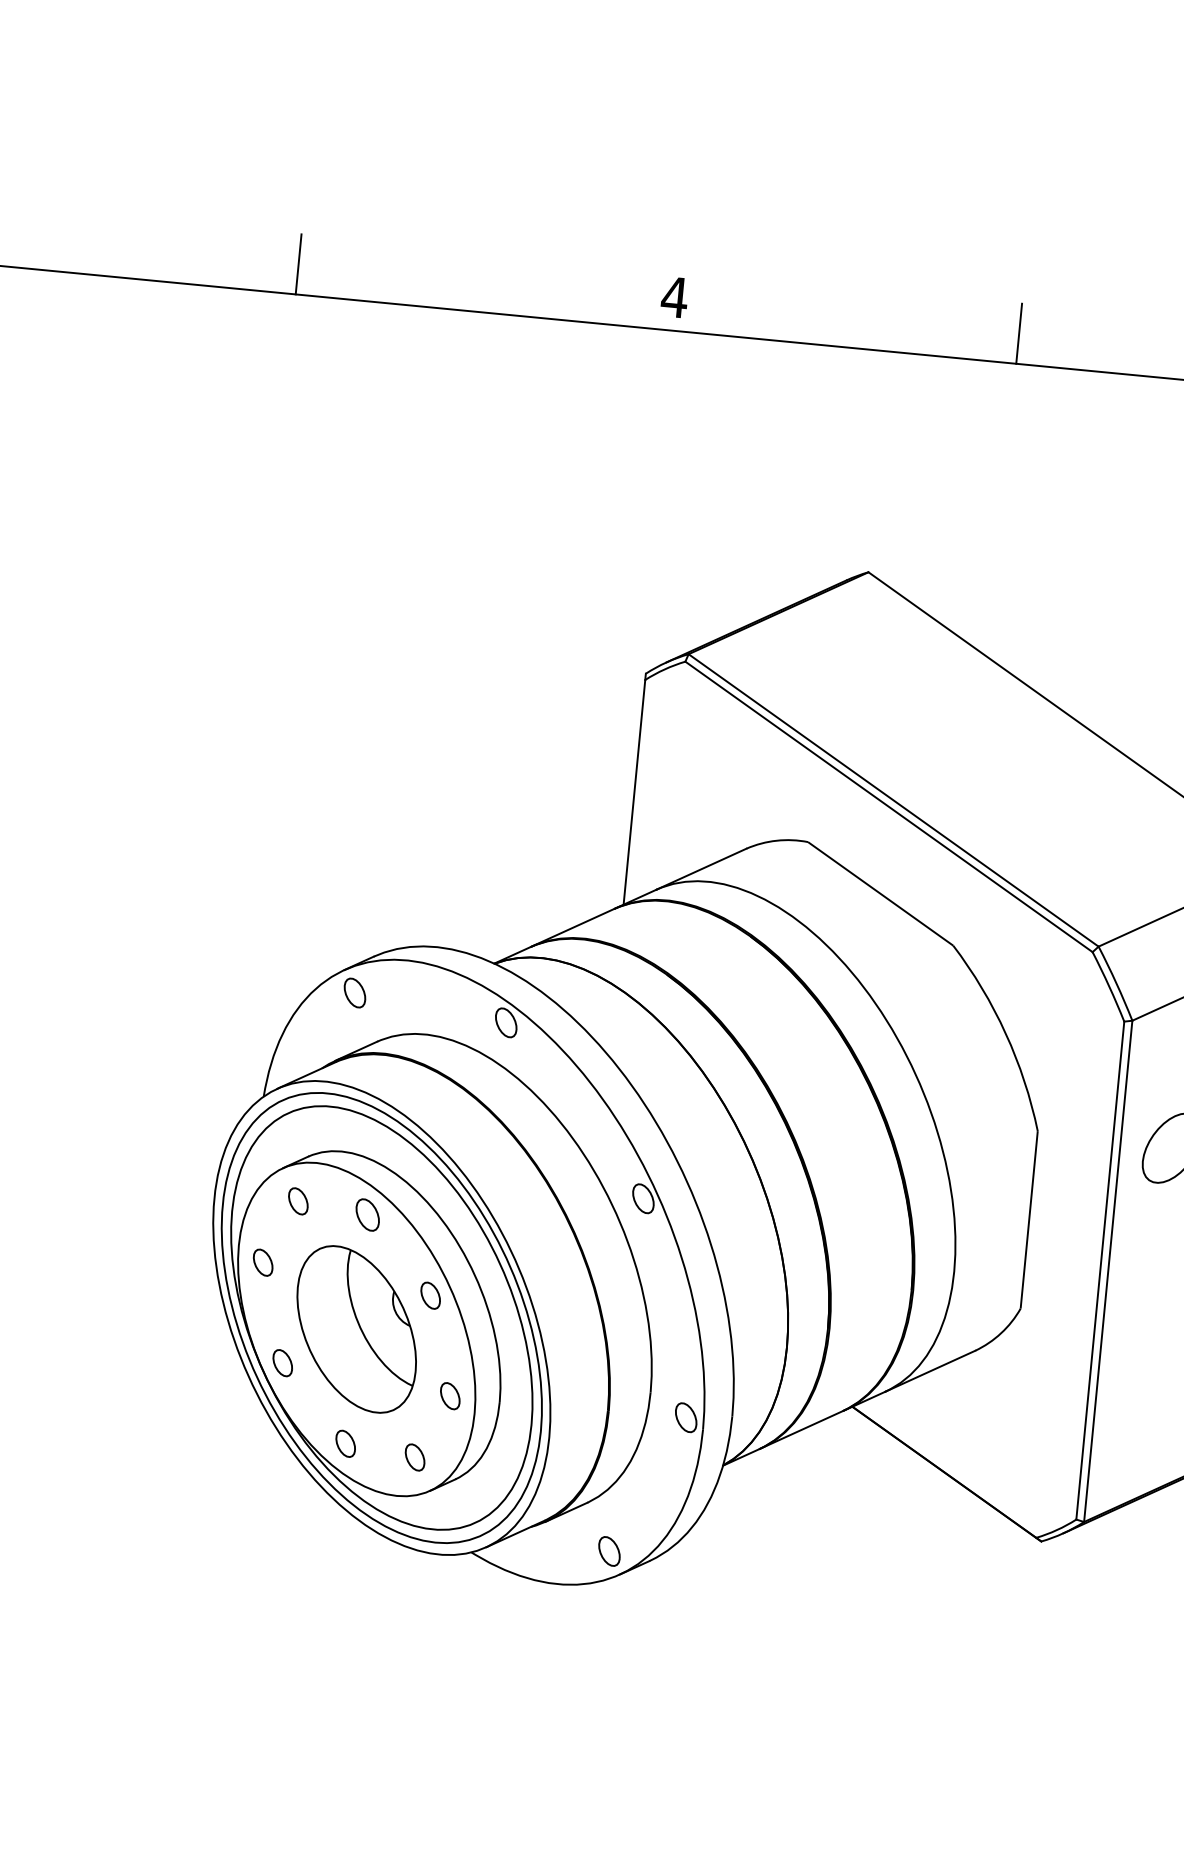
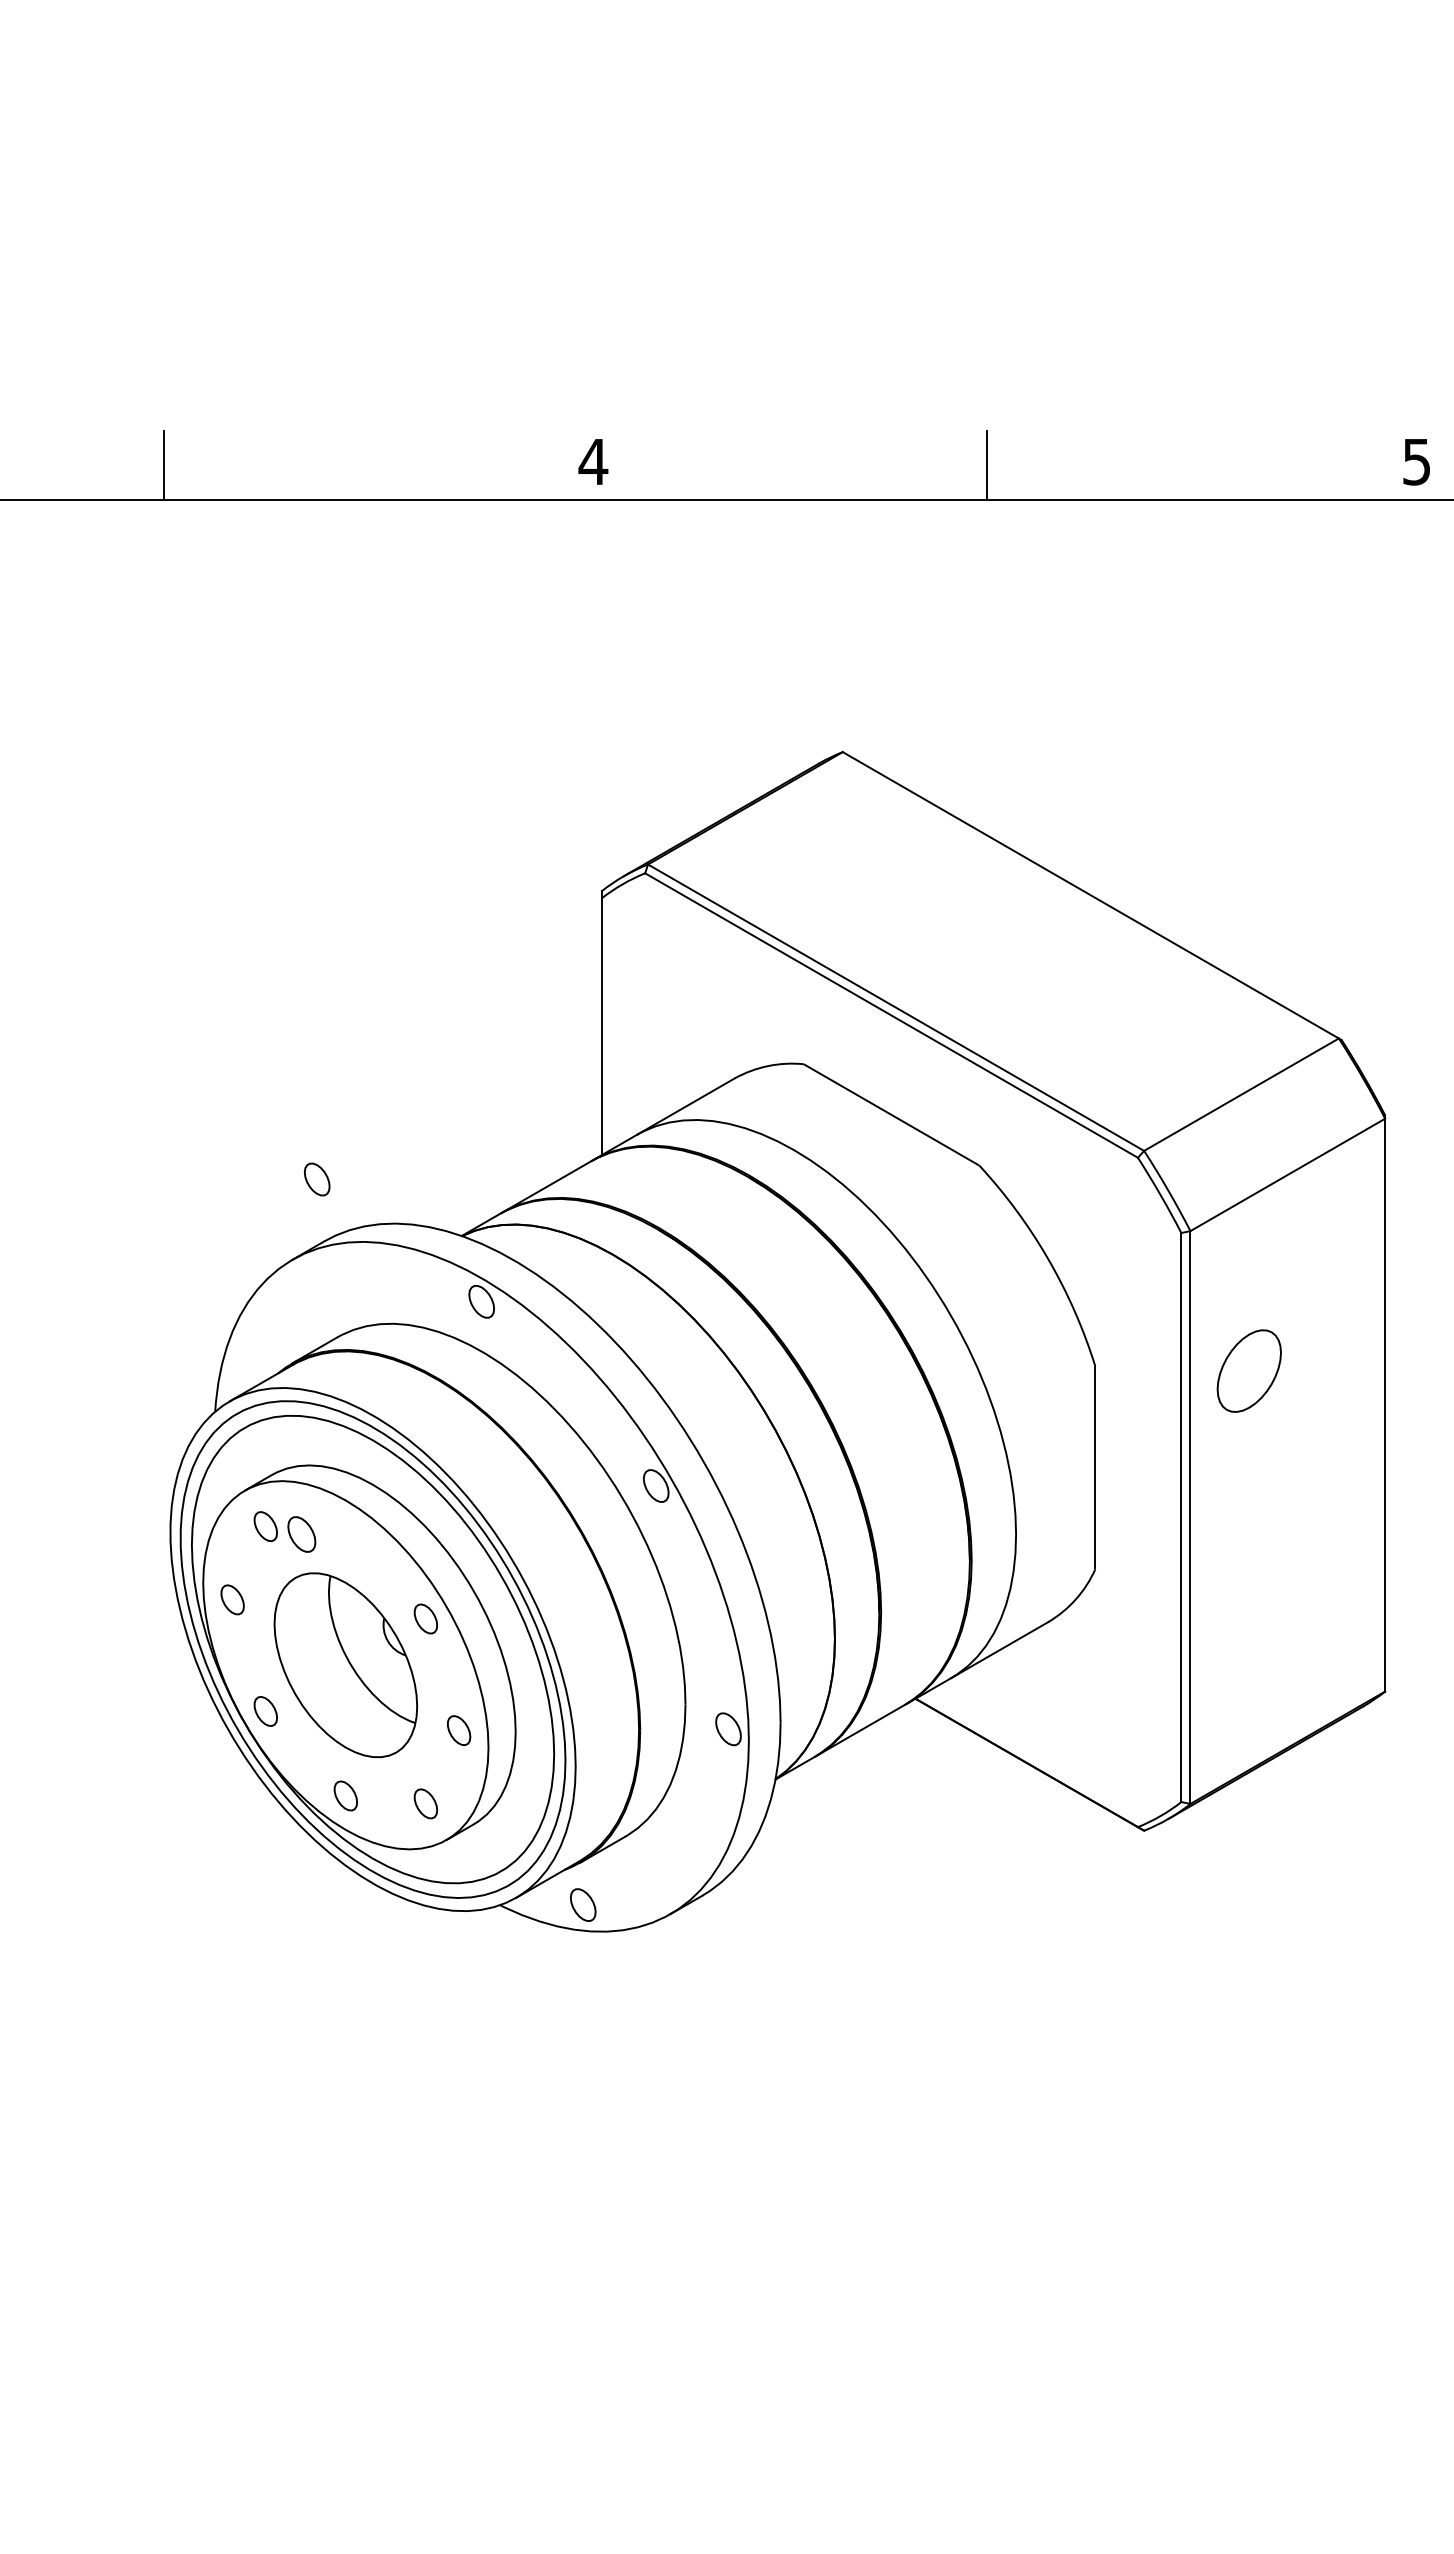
part: (354, 992) -> (316, 1179), moved
part: (367, 1215) -> (301, 1534), moved
part: (609, 1550) -> (583, 1904), moved

